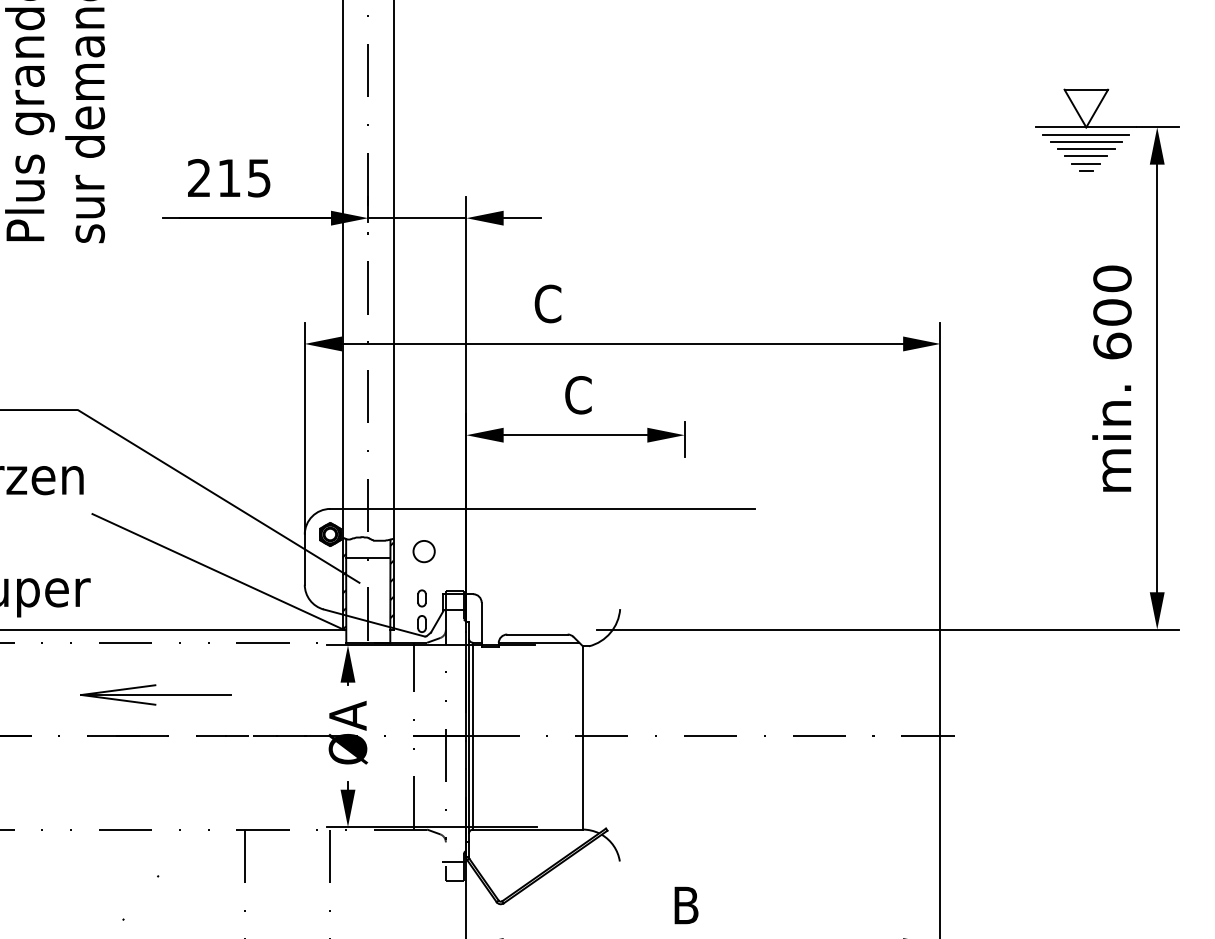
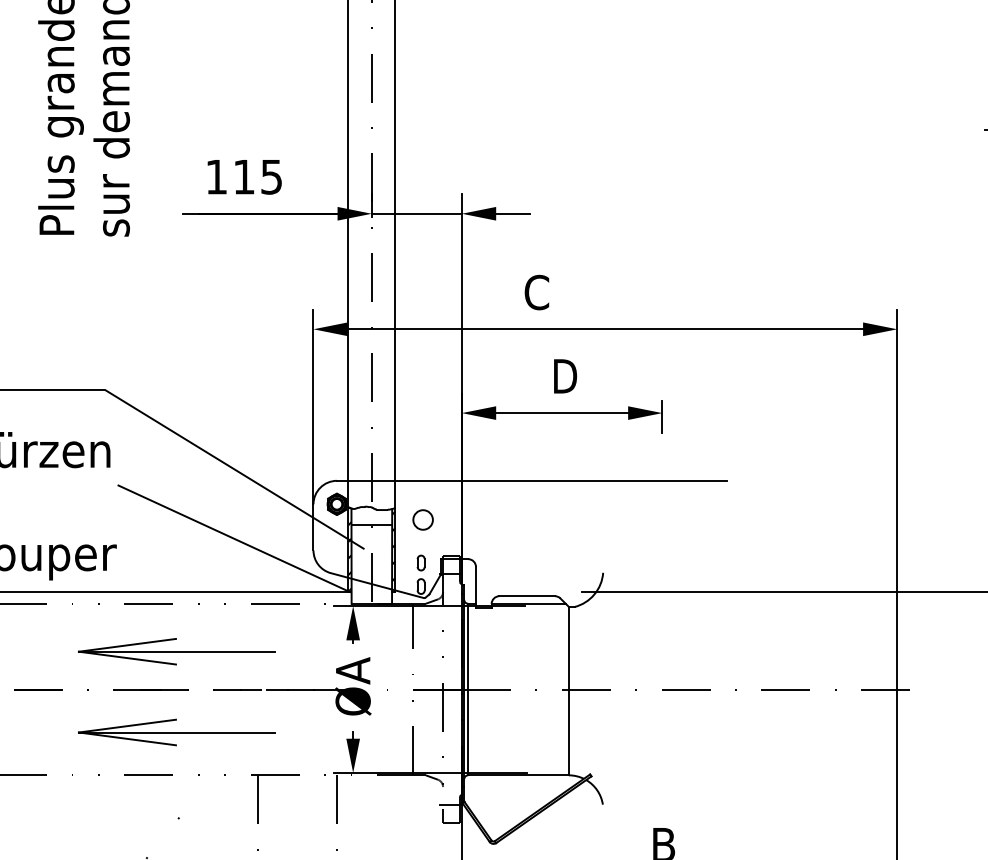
text: (199, 177) -> (216, 176), 215 -> 115
text: (578, 395) -> (564, 376), C -> D
part: (155, 694) -> (176, 651), size x1.43
part: (155, 782) -> (176, 732), added

